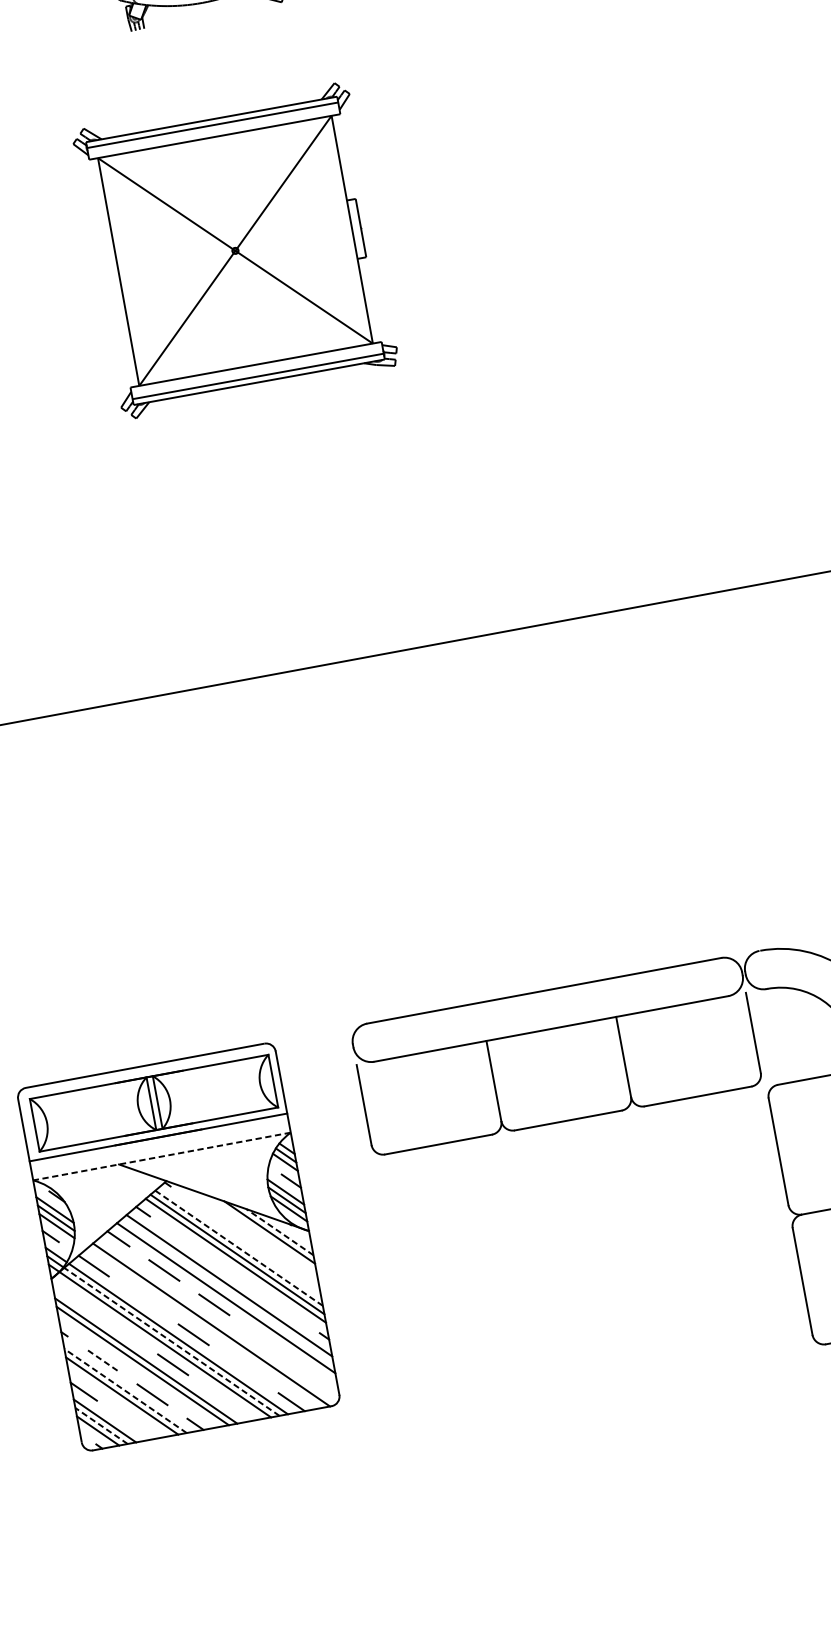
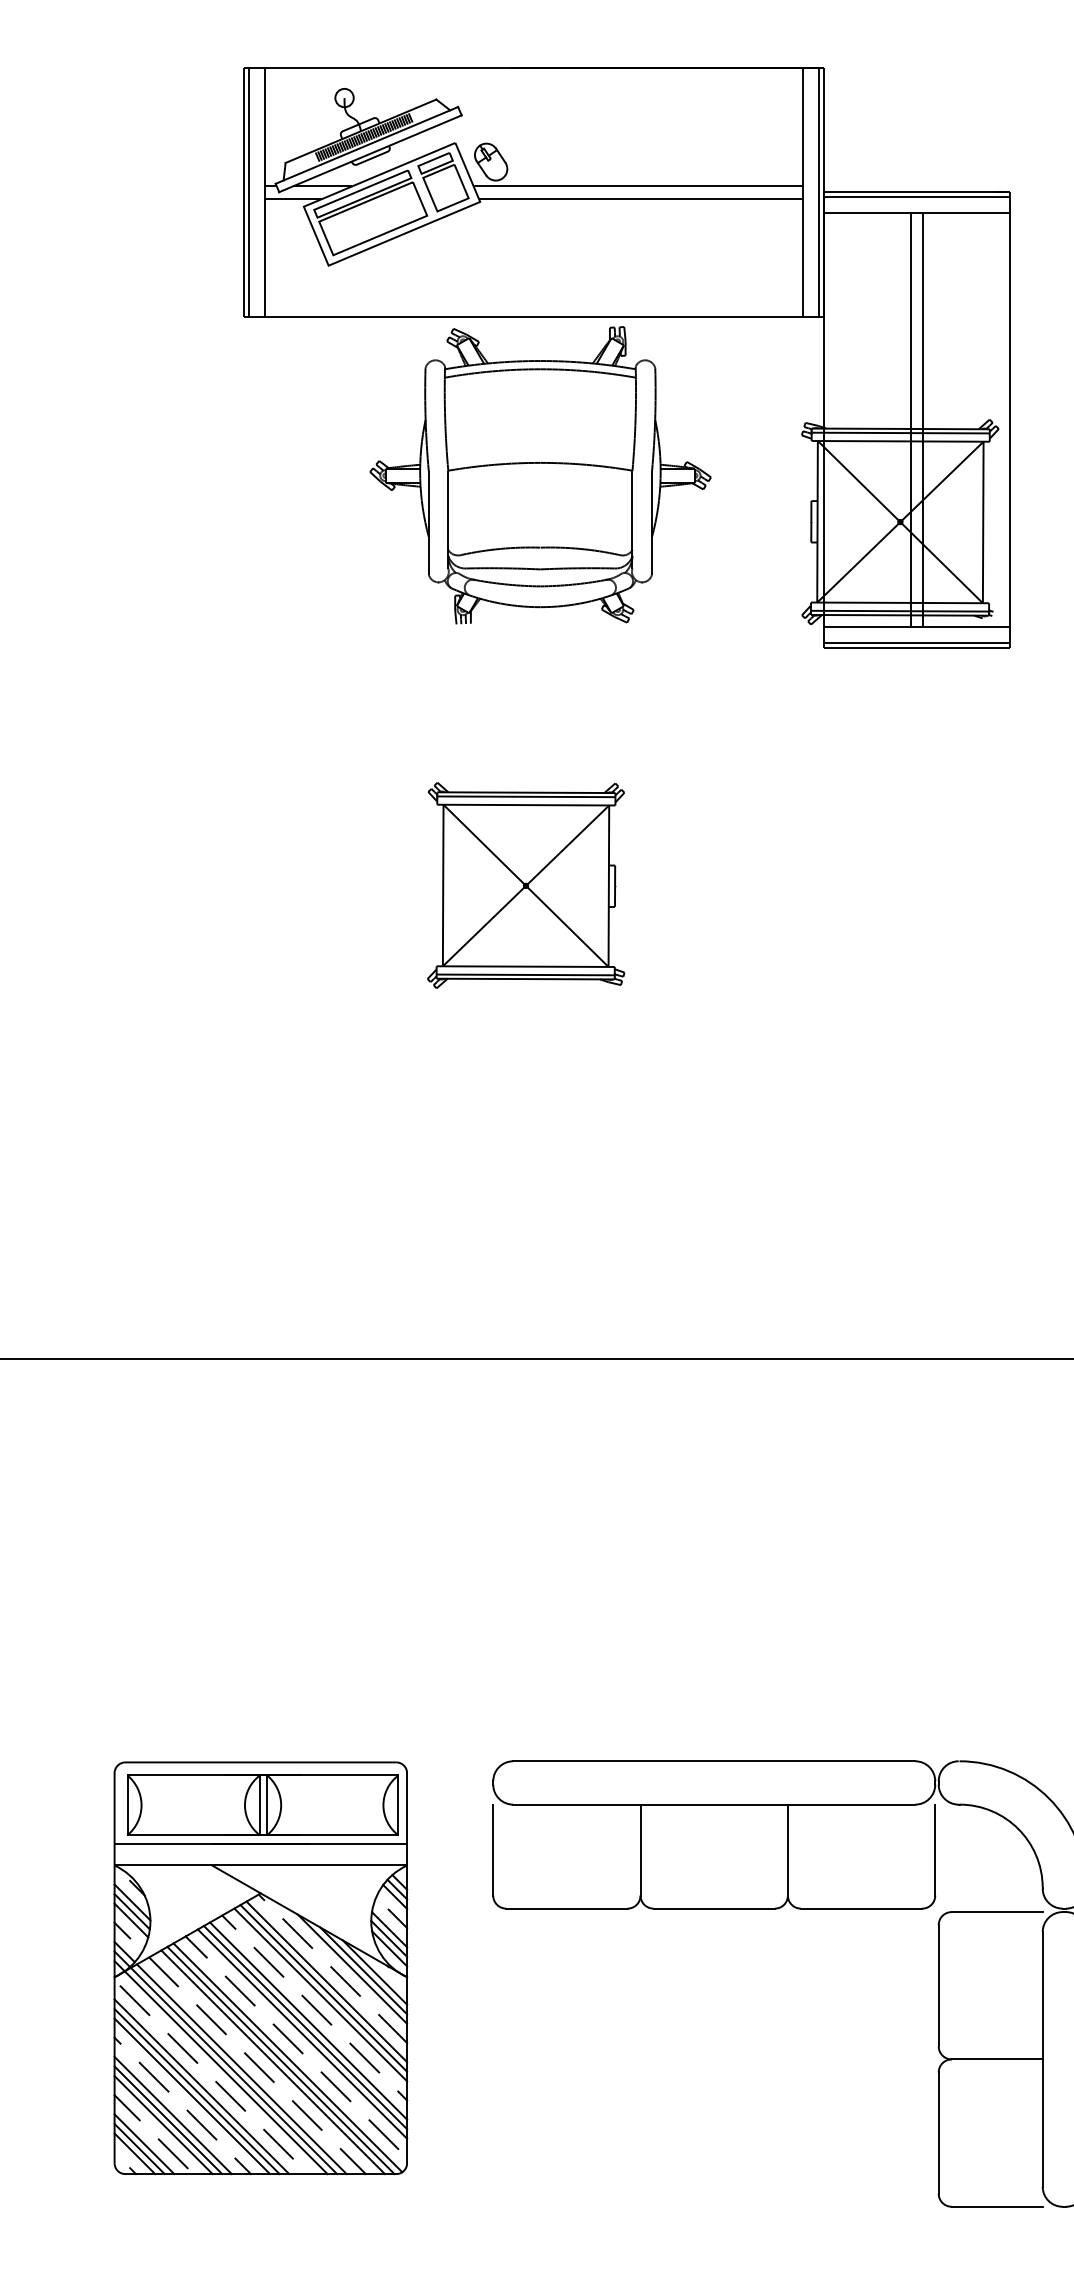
part: (235, 250) -> (526, 885), size x0.62
line: (161, 1156) -> (260, 1865), dashed -> solid
line: (205, 1210) -> (297, 1933), added
line: (259, 1232) -> (352, 1968), added
line: (279, 1232) -> (374, 1972), dashed -> solid
line: (184, 1239) -> (268, 1961), added
line: (255, 1244) -> (345, 1981), added
line: (238, 1247) -> (326, 1981), dashed -> solid
line: (234, 1274) -> (316, 2009), added
line: (305, 1279) -> (393, 2029), added
line: (227, 1291) -> (305, 2027), added
line: (72, 1296) -> (134, 2000), added
line: (143, 1300) -> (211, 2019), added
line: (284, 1308) -> (364, 2057), added
line: (216, 1321) -> (287, 2057), added
line: (204, 1328) -> (272, 2062), added
line: (122, 1330) -> (182, 2048), added
line: (263, 1338) -> (335, 2086), added
line: (172, 1341) -> (234, 2070), dashed -> solid
line: (101, 1359) -> (153, 2076), dashed -> solid
line: (243, 1369) -> (306, 2115), added
line: (139, 1371) -> (192, 2096), added
line: (313, 1373) -> (383, 2134), added
line: (125, 1390) -> (173, 2115), dashed -> solid
line: (222, 1398) -> (278, 2143), added
line: (118, 1401) -> (163, 2125), added
line: (131, 1424) -> (172, 2153), added
line: (101, 1425) -> (139, 2148), dashed -> solid

